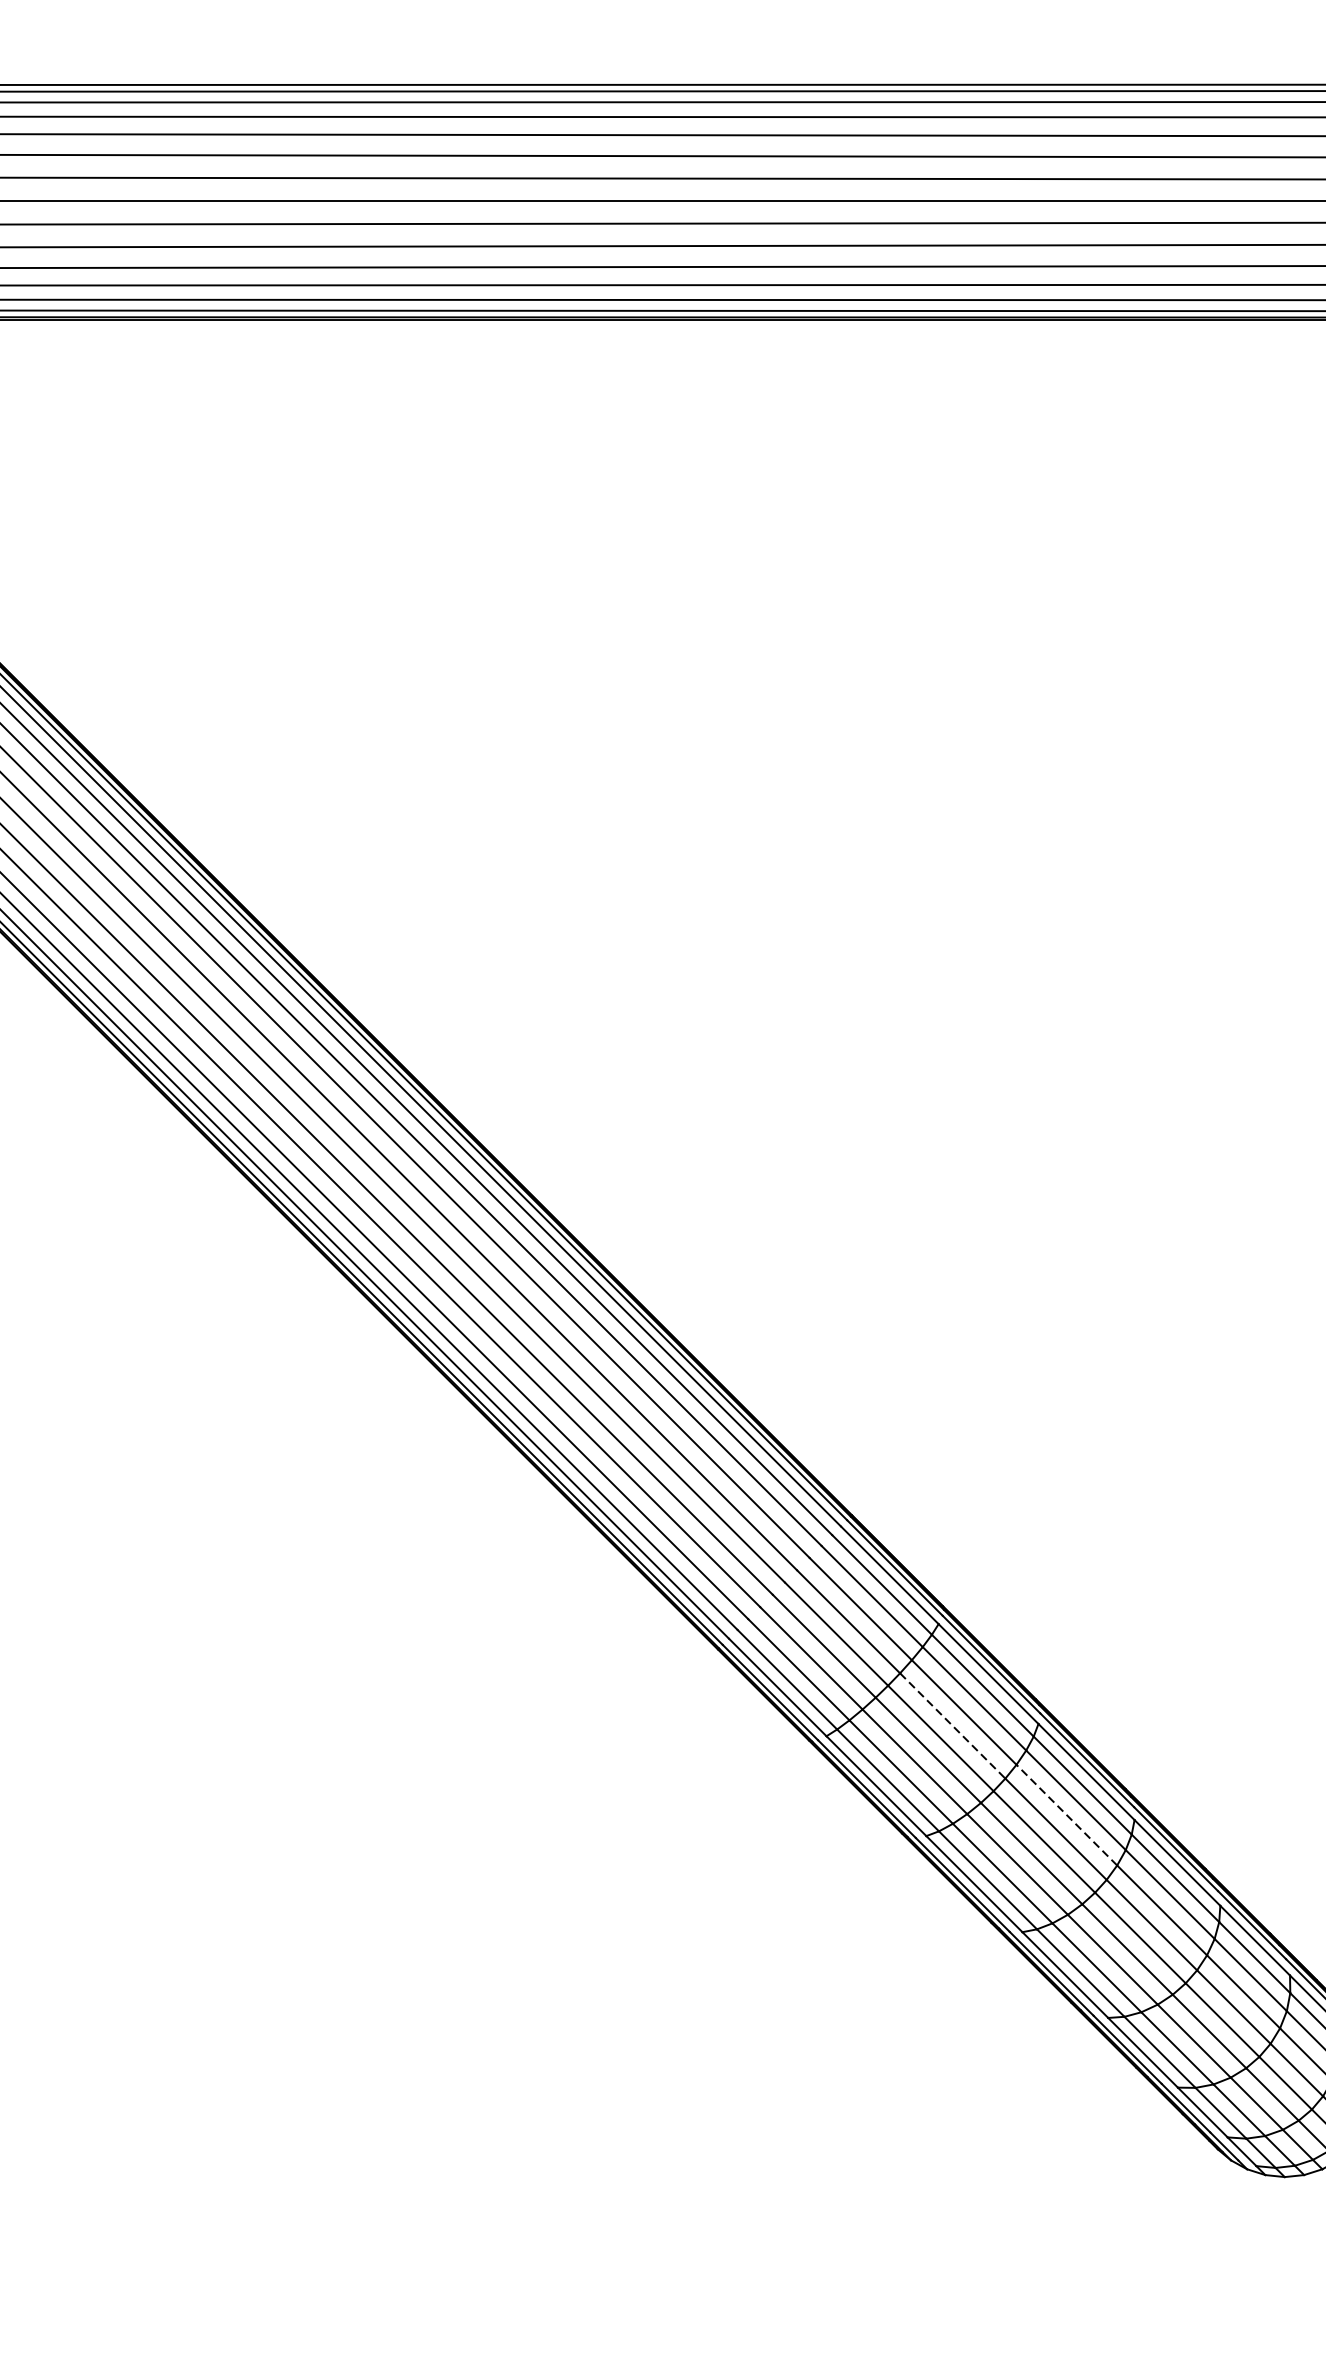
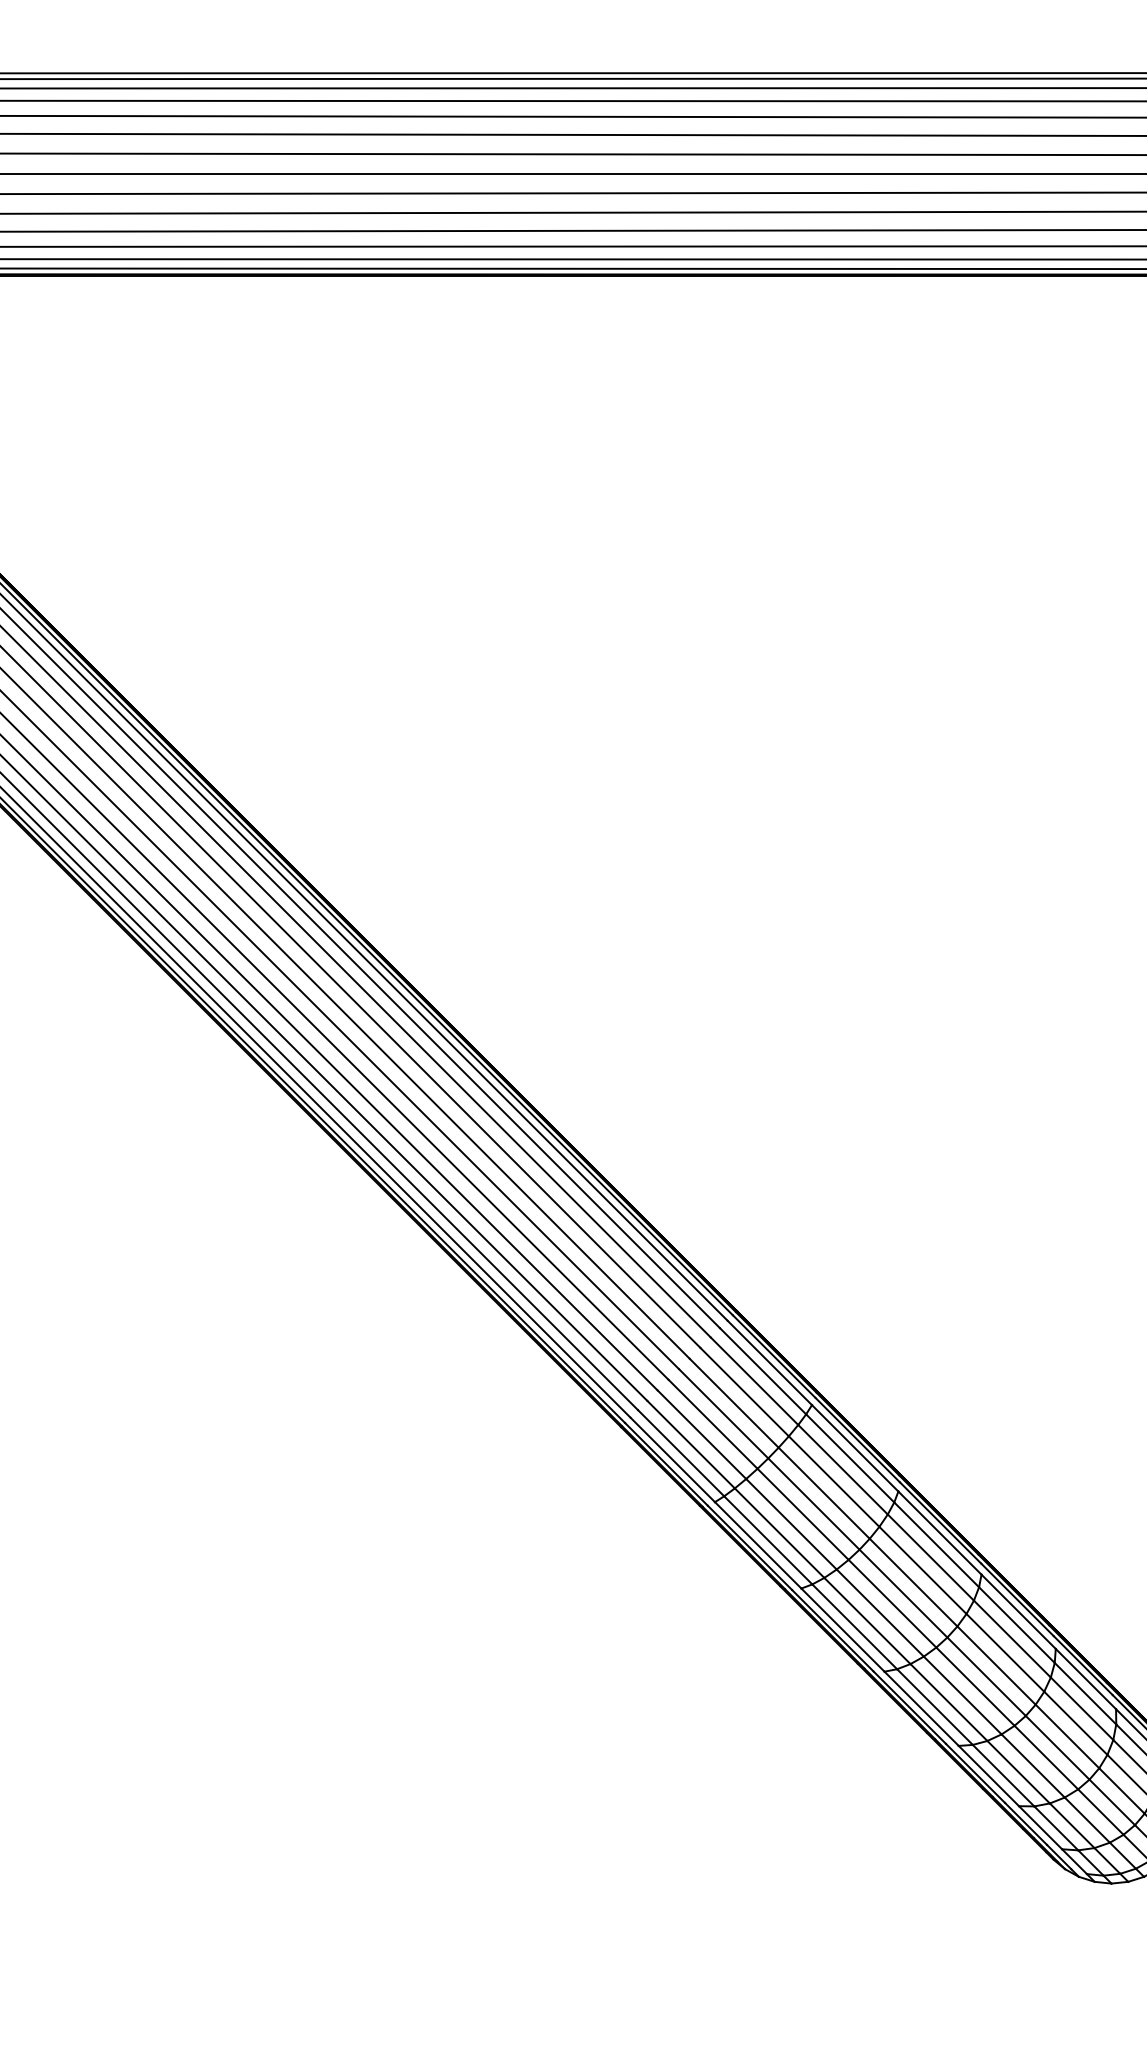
line: (953, 1726) -> (824, 1493), dashed -> solid
line: (1066, 1815) -> (922, 1570), dashed -> solid

